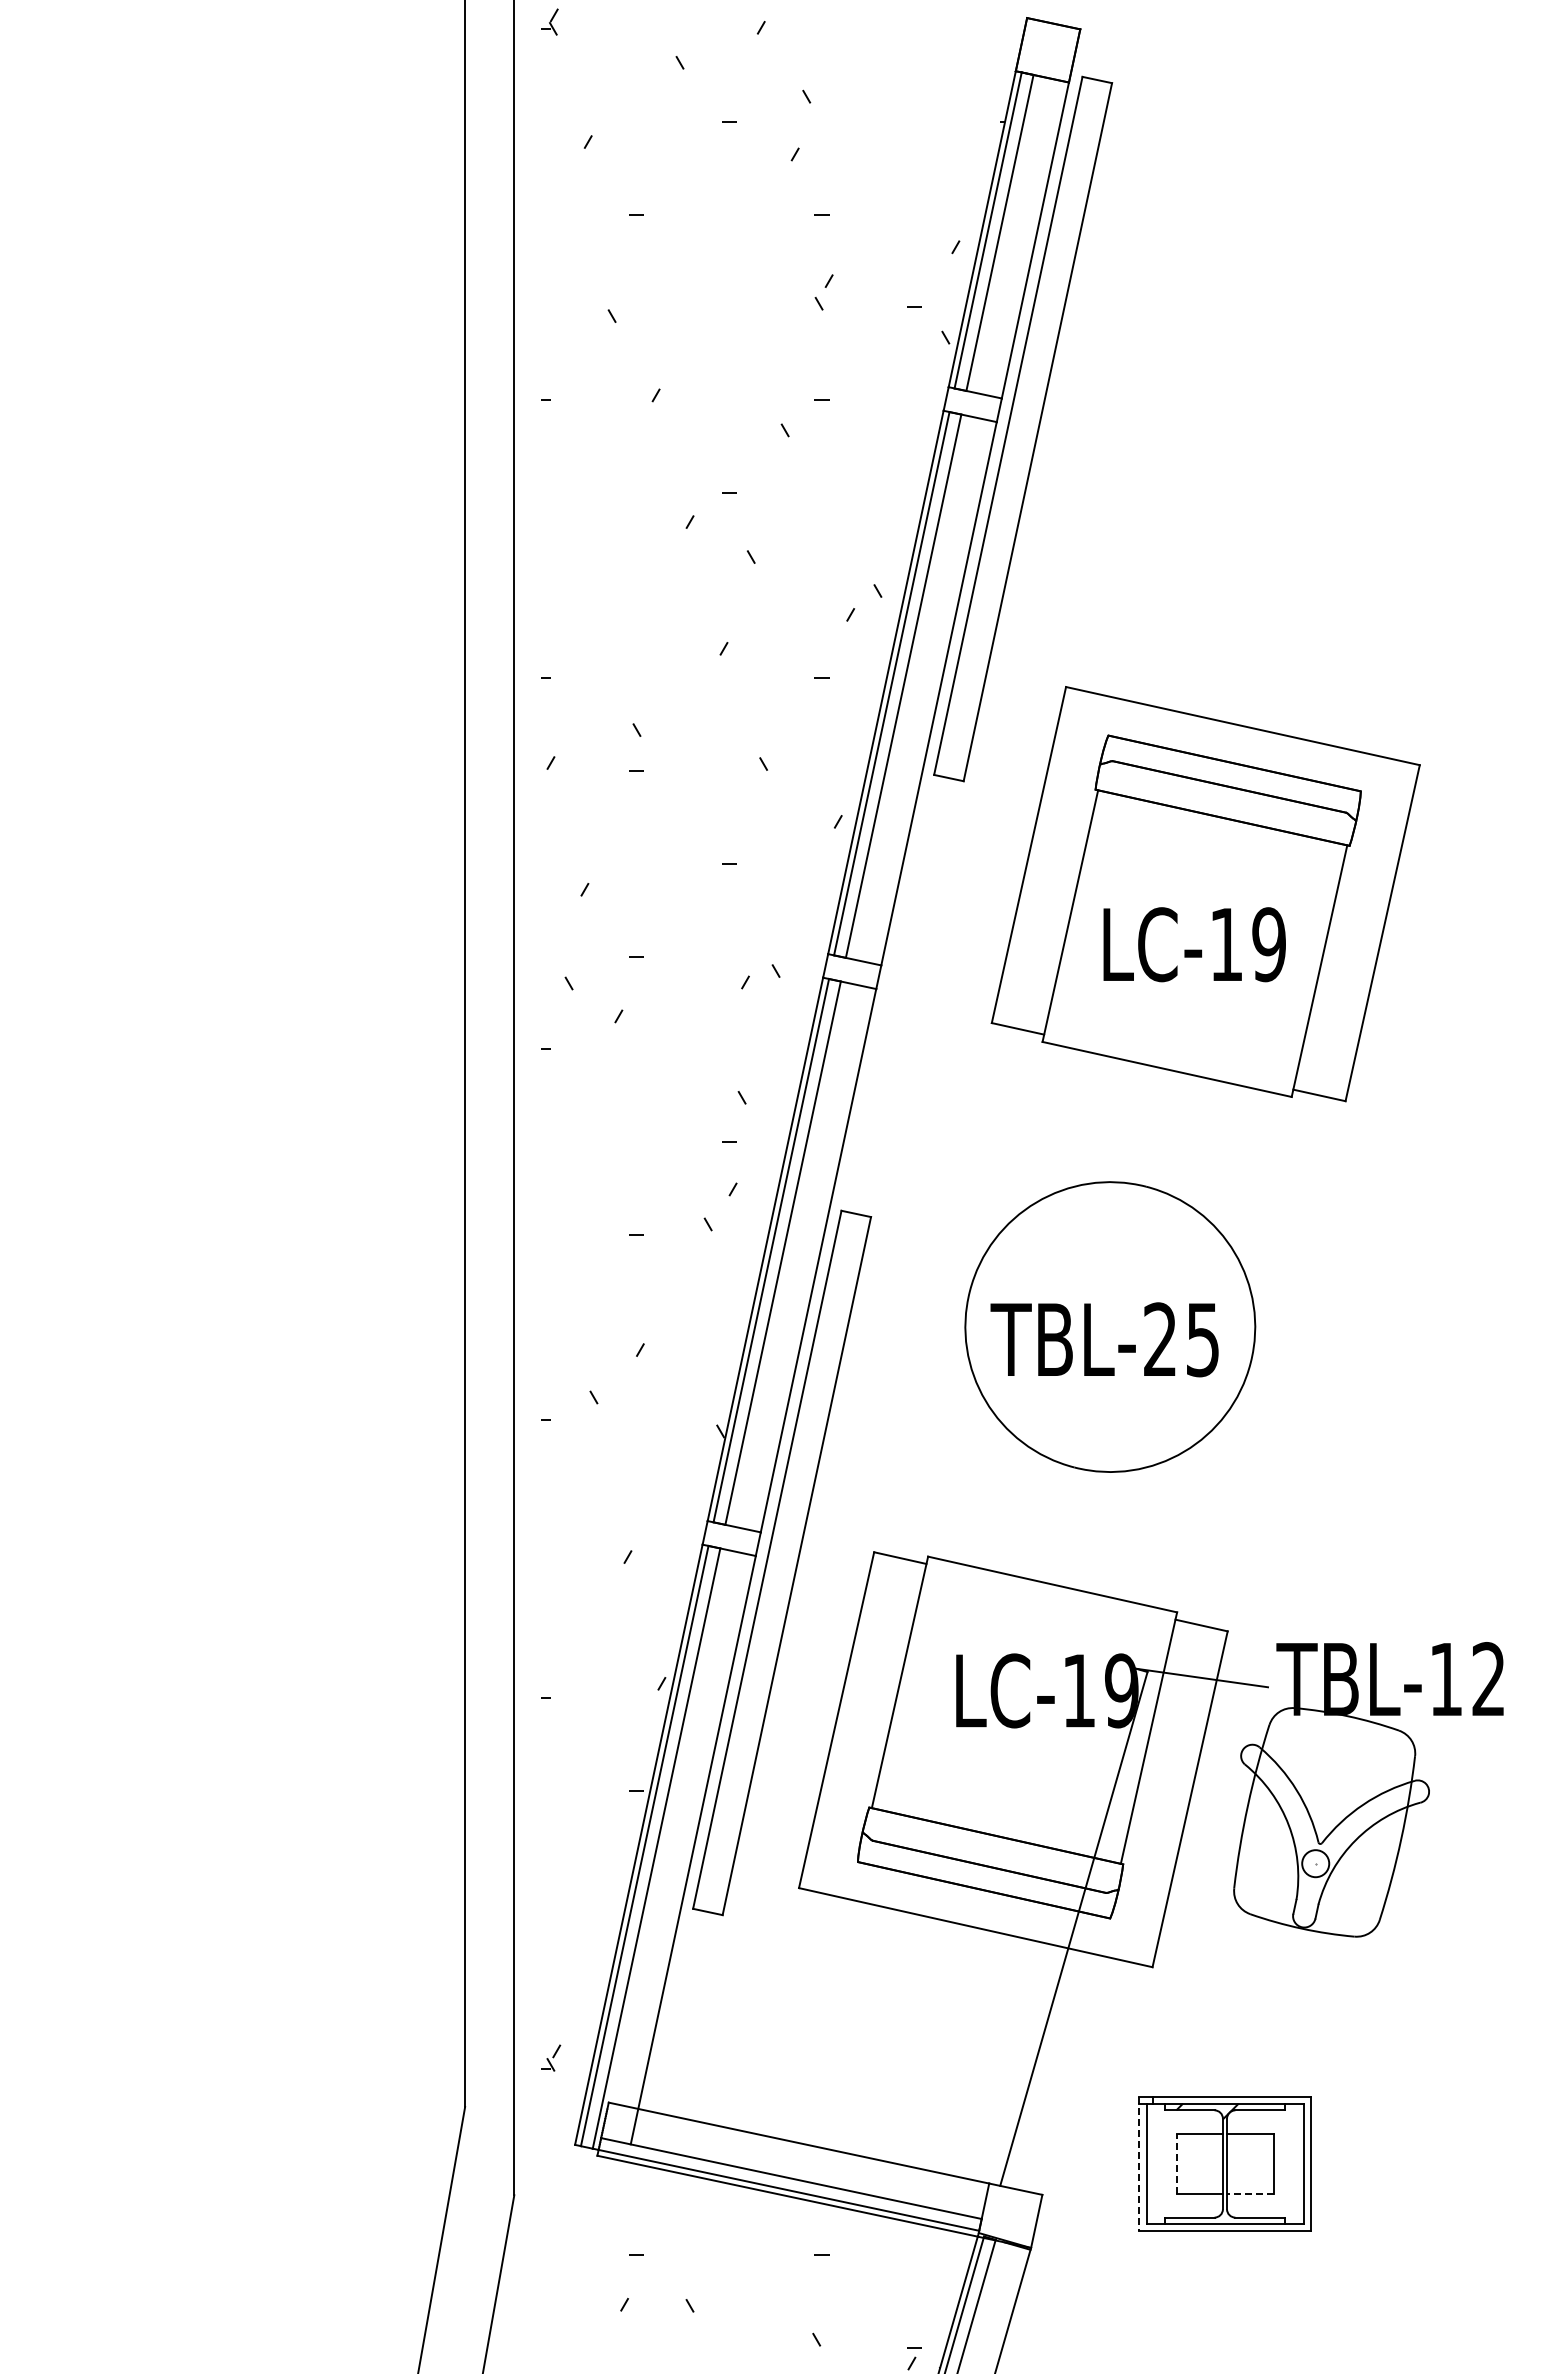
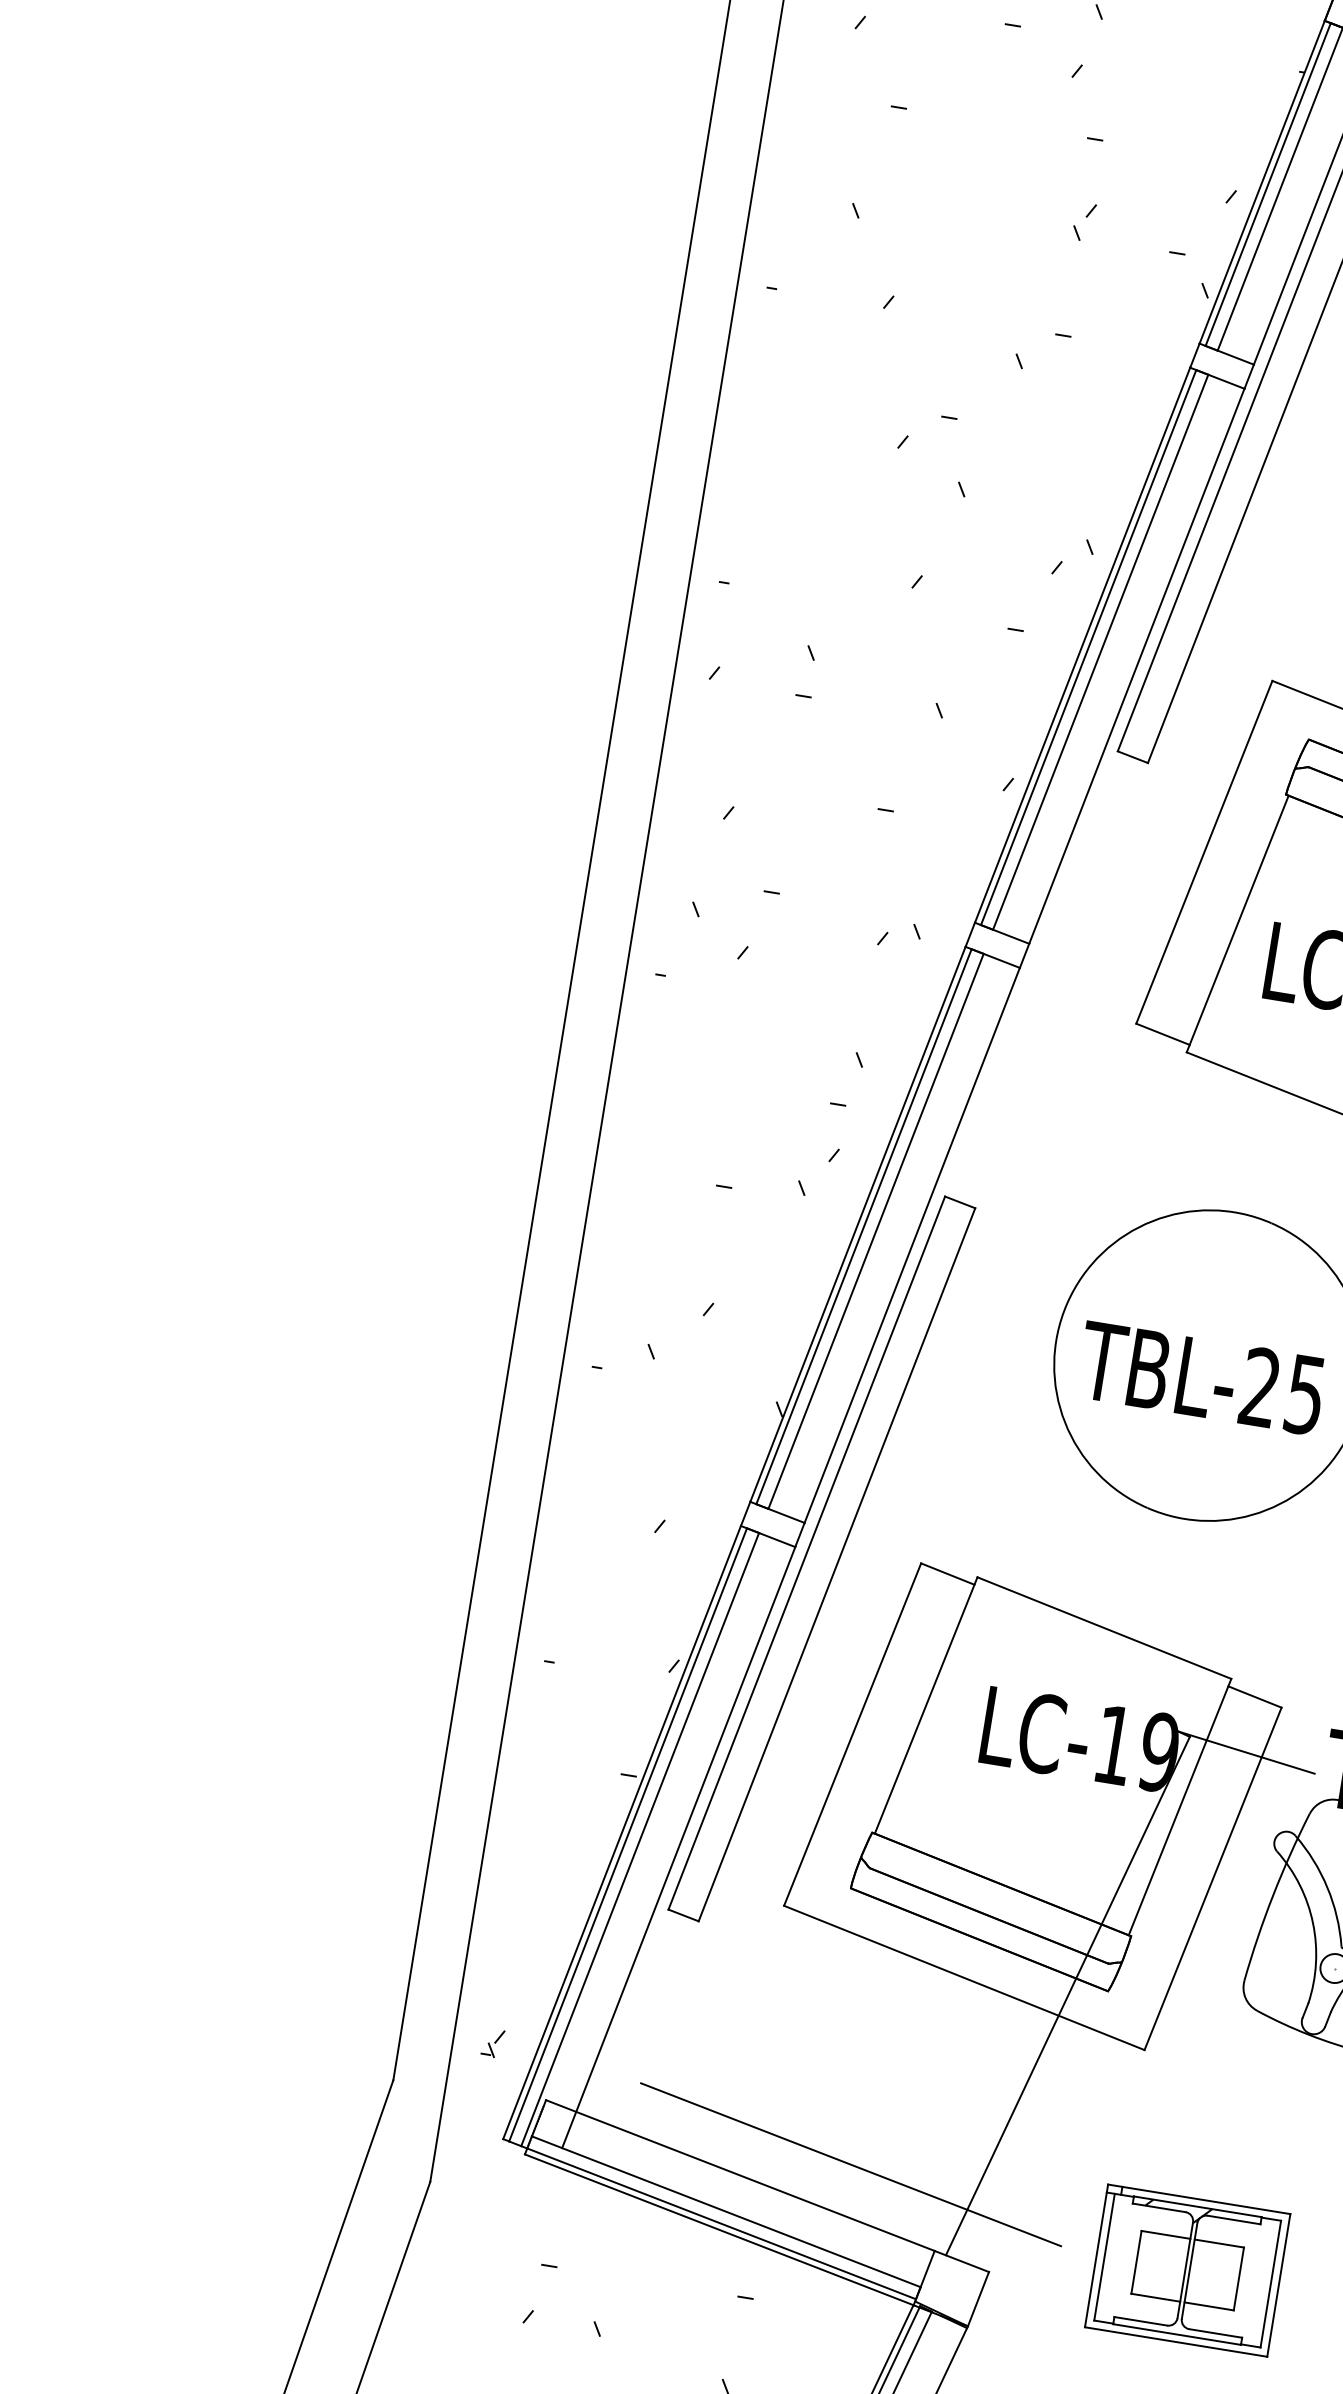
line: (898, 2116) -> (850, 2164), added
line: (1176, 2163) -> (1136, 2261), dashed -> solid
line: (1139, 2164) -> (1096, 2256), dashed -> solid
line: (1249, 2193) -> (1208, 2306), dashed -> solid

